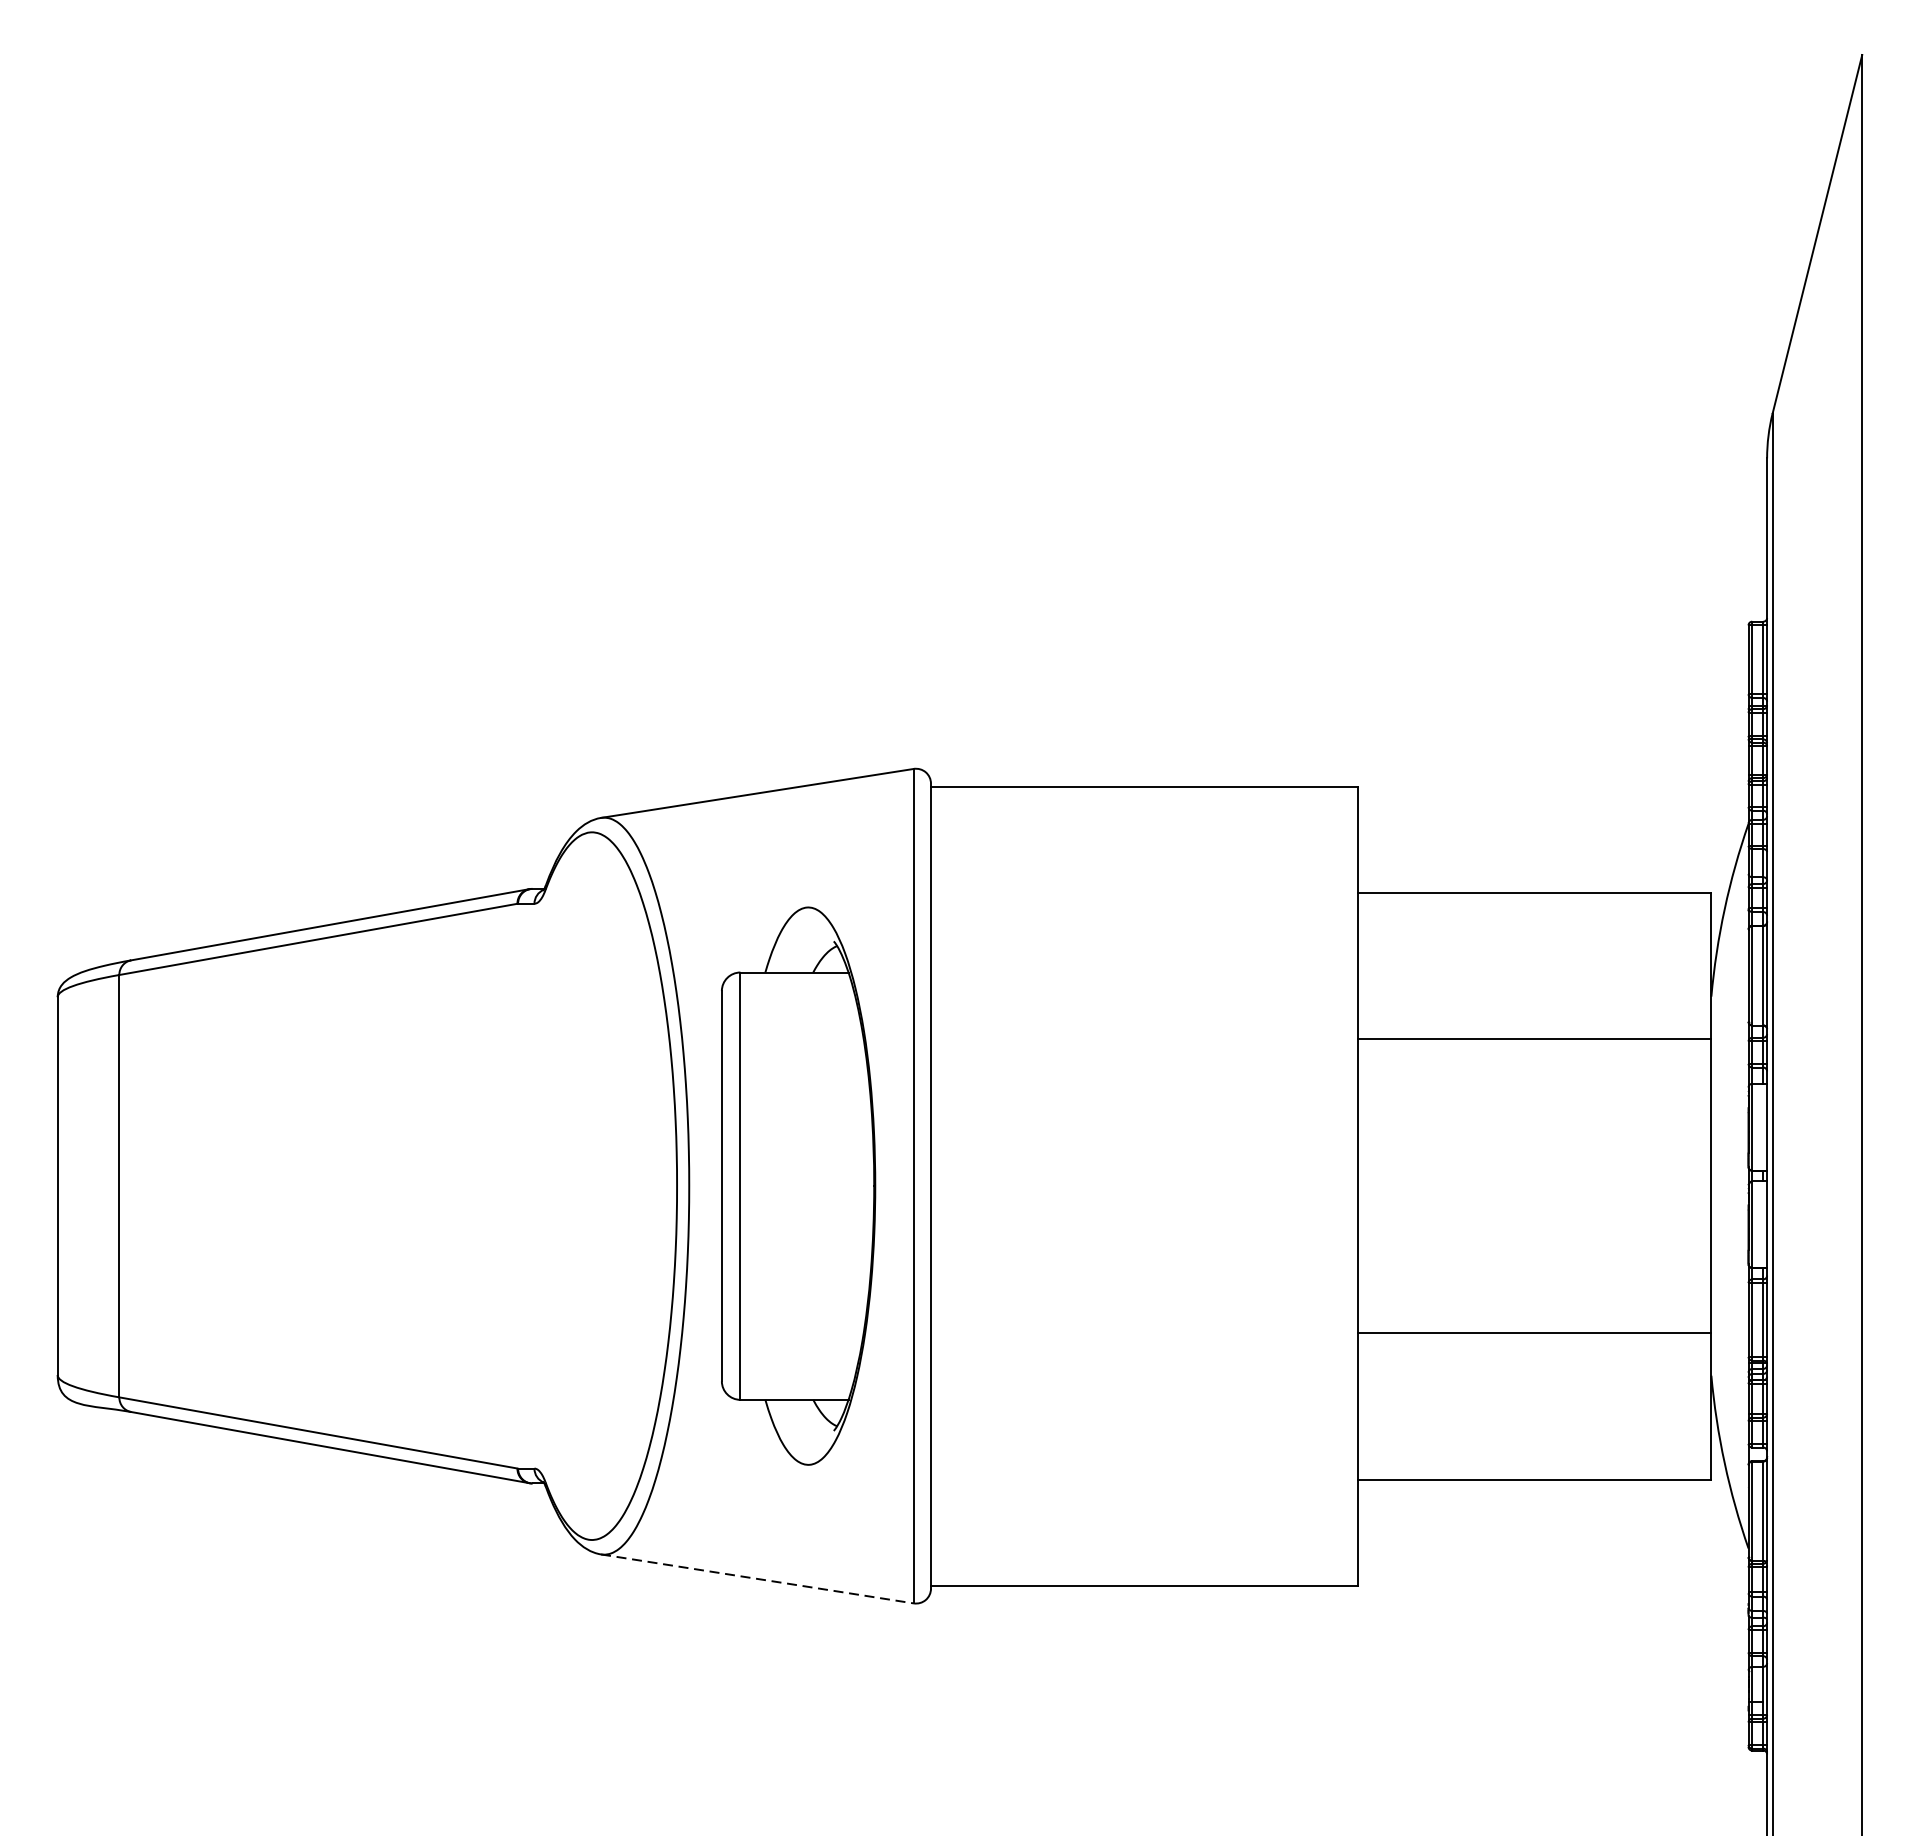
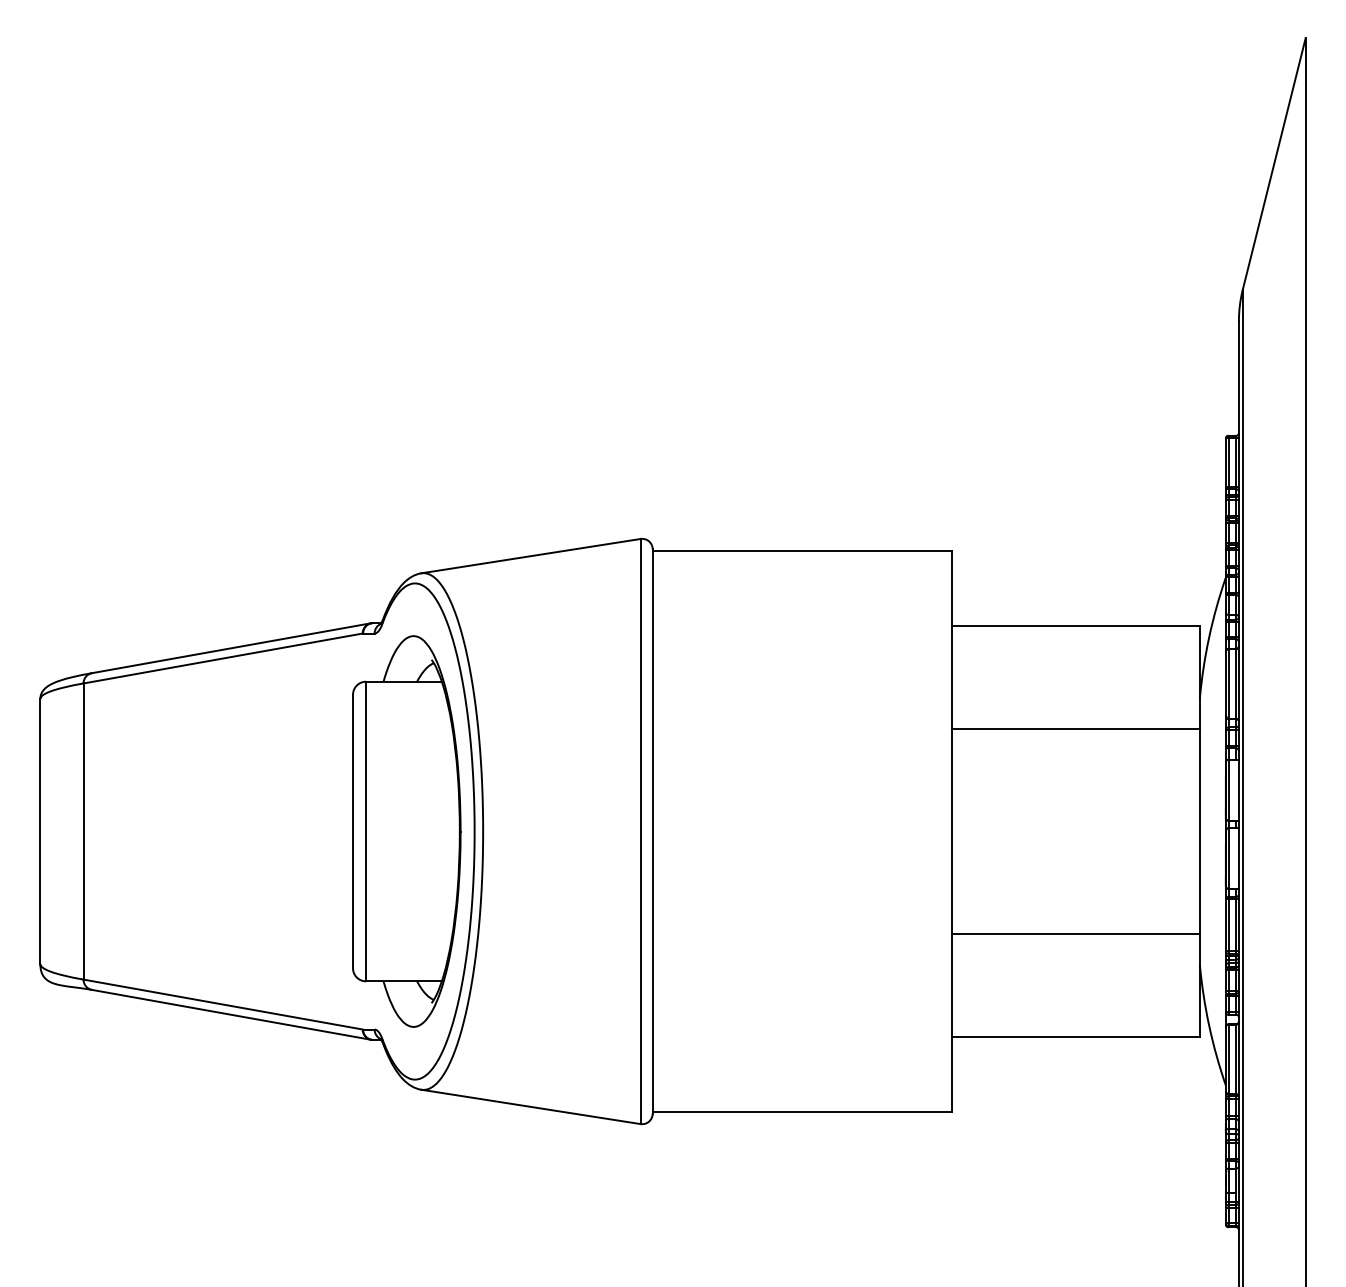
part: (798, 1186) -> (406, 831), moved
line: (758, 1578) -> (531, 1106), dashed -> solid

